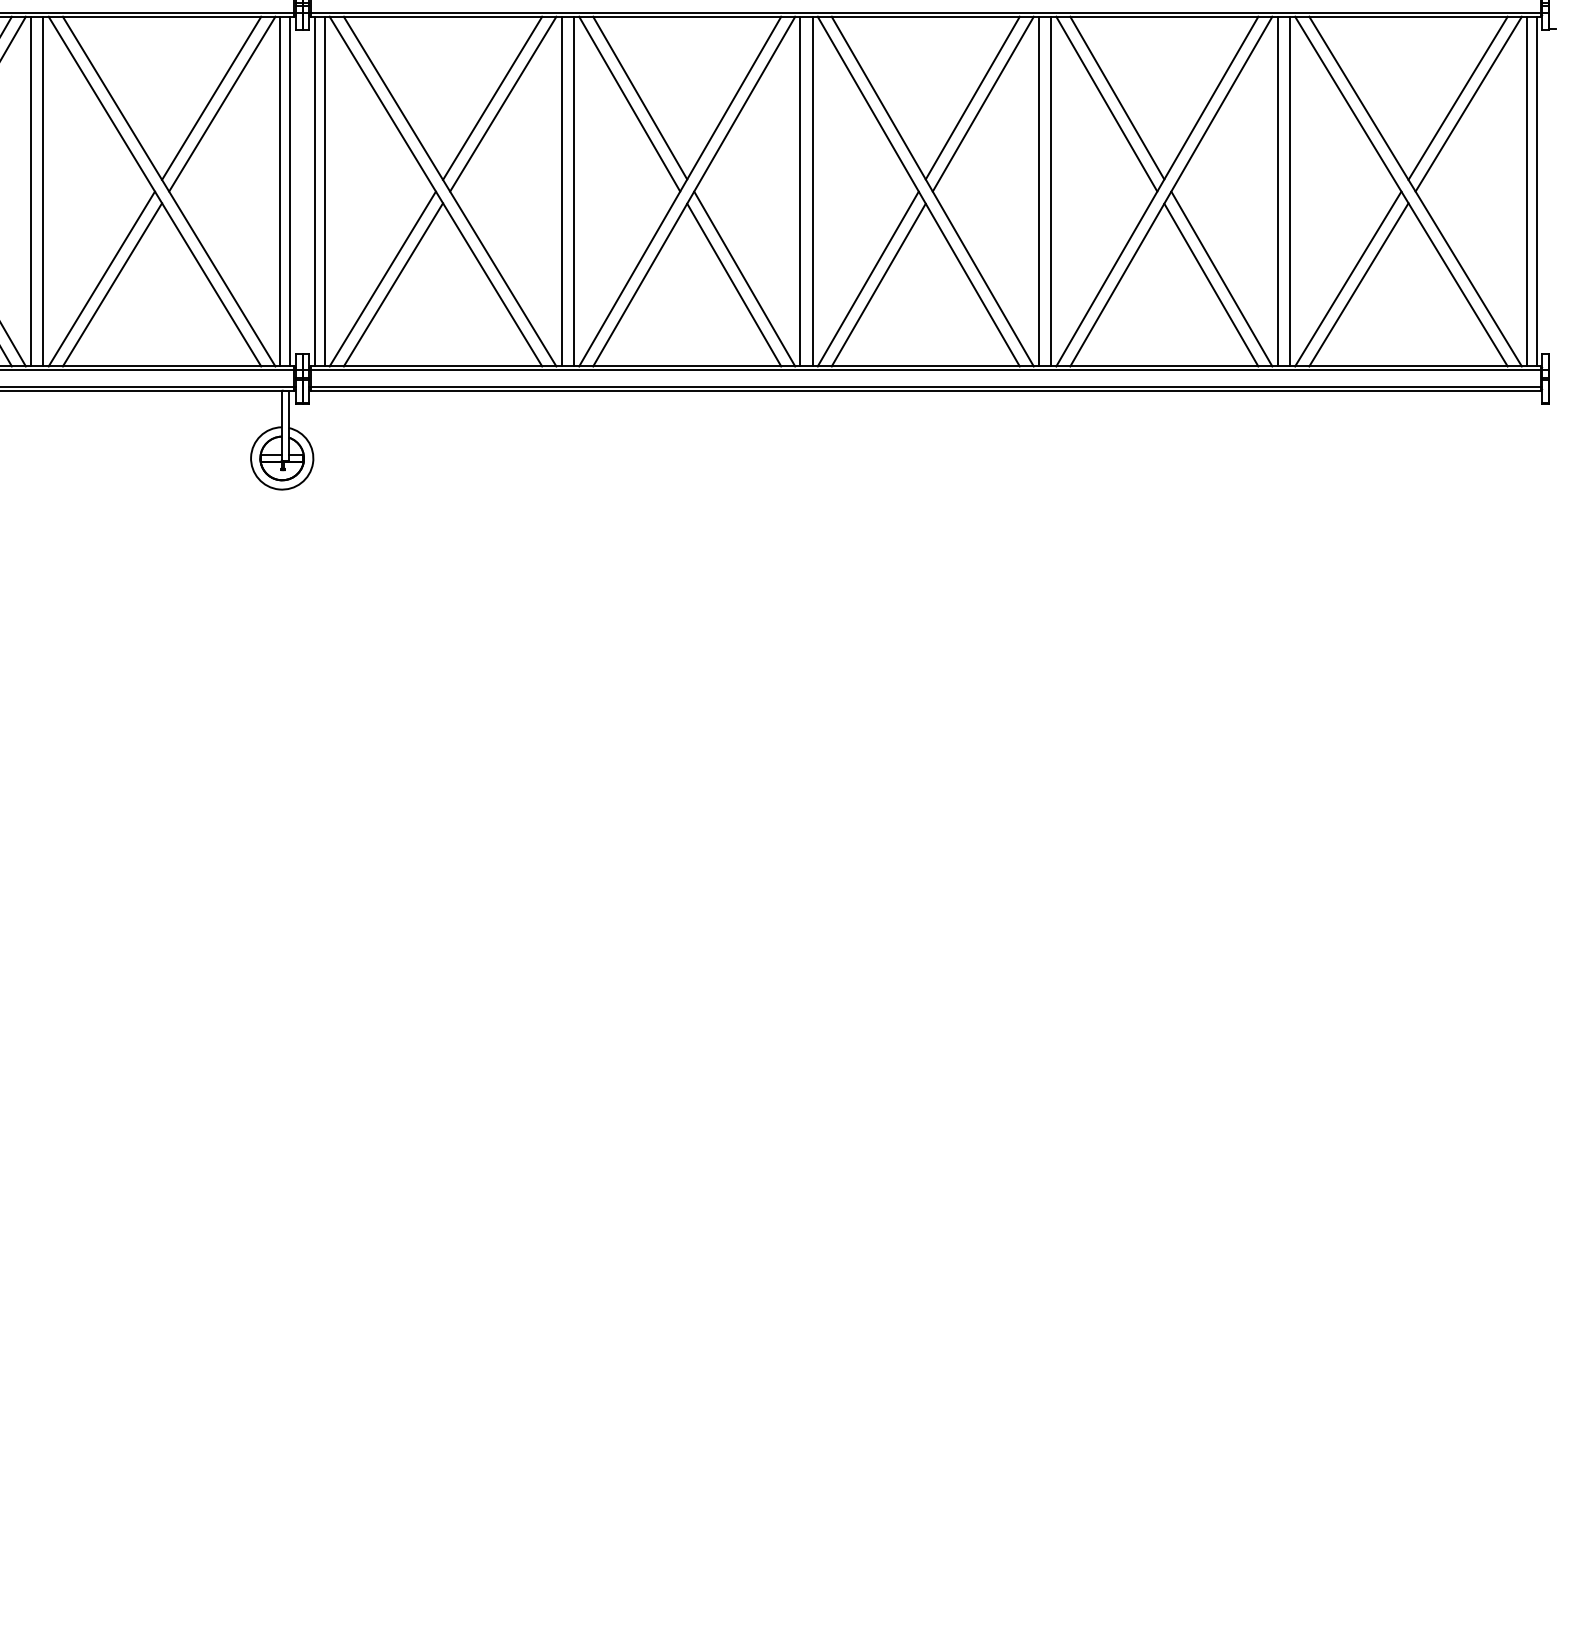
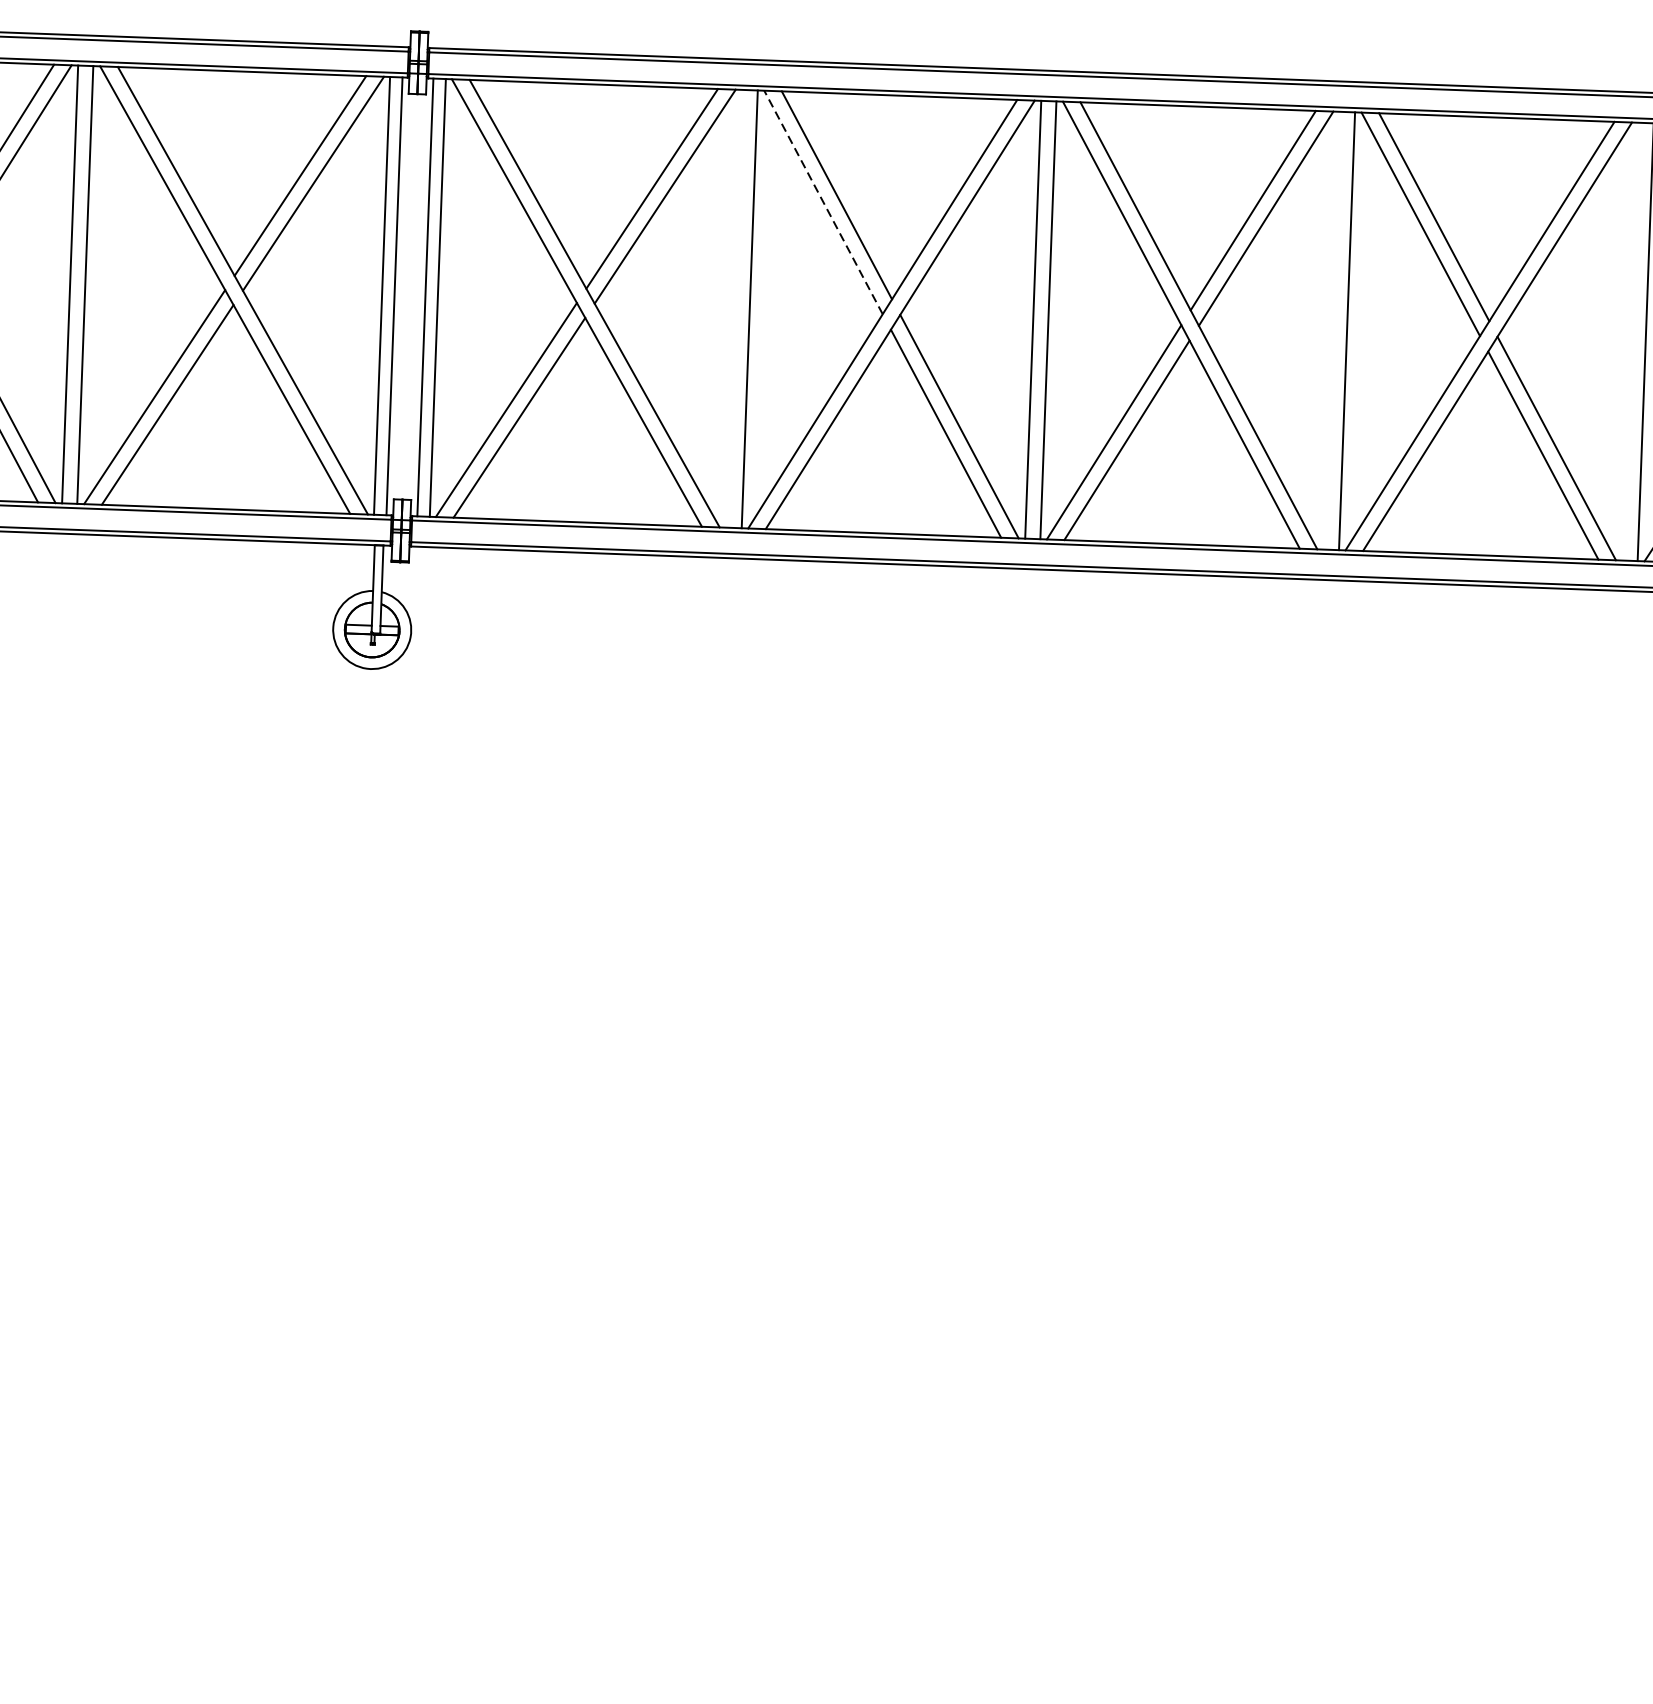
line: (629, 104) -> (823, 202), solid -> dashed
line: (561, 191) -> (734, 308), removed
line: (1039, 191) -> (1332, 330), removed
line: (1277, 191) -> (1630, 341), removed

